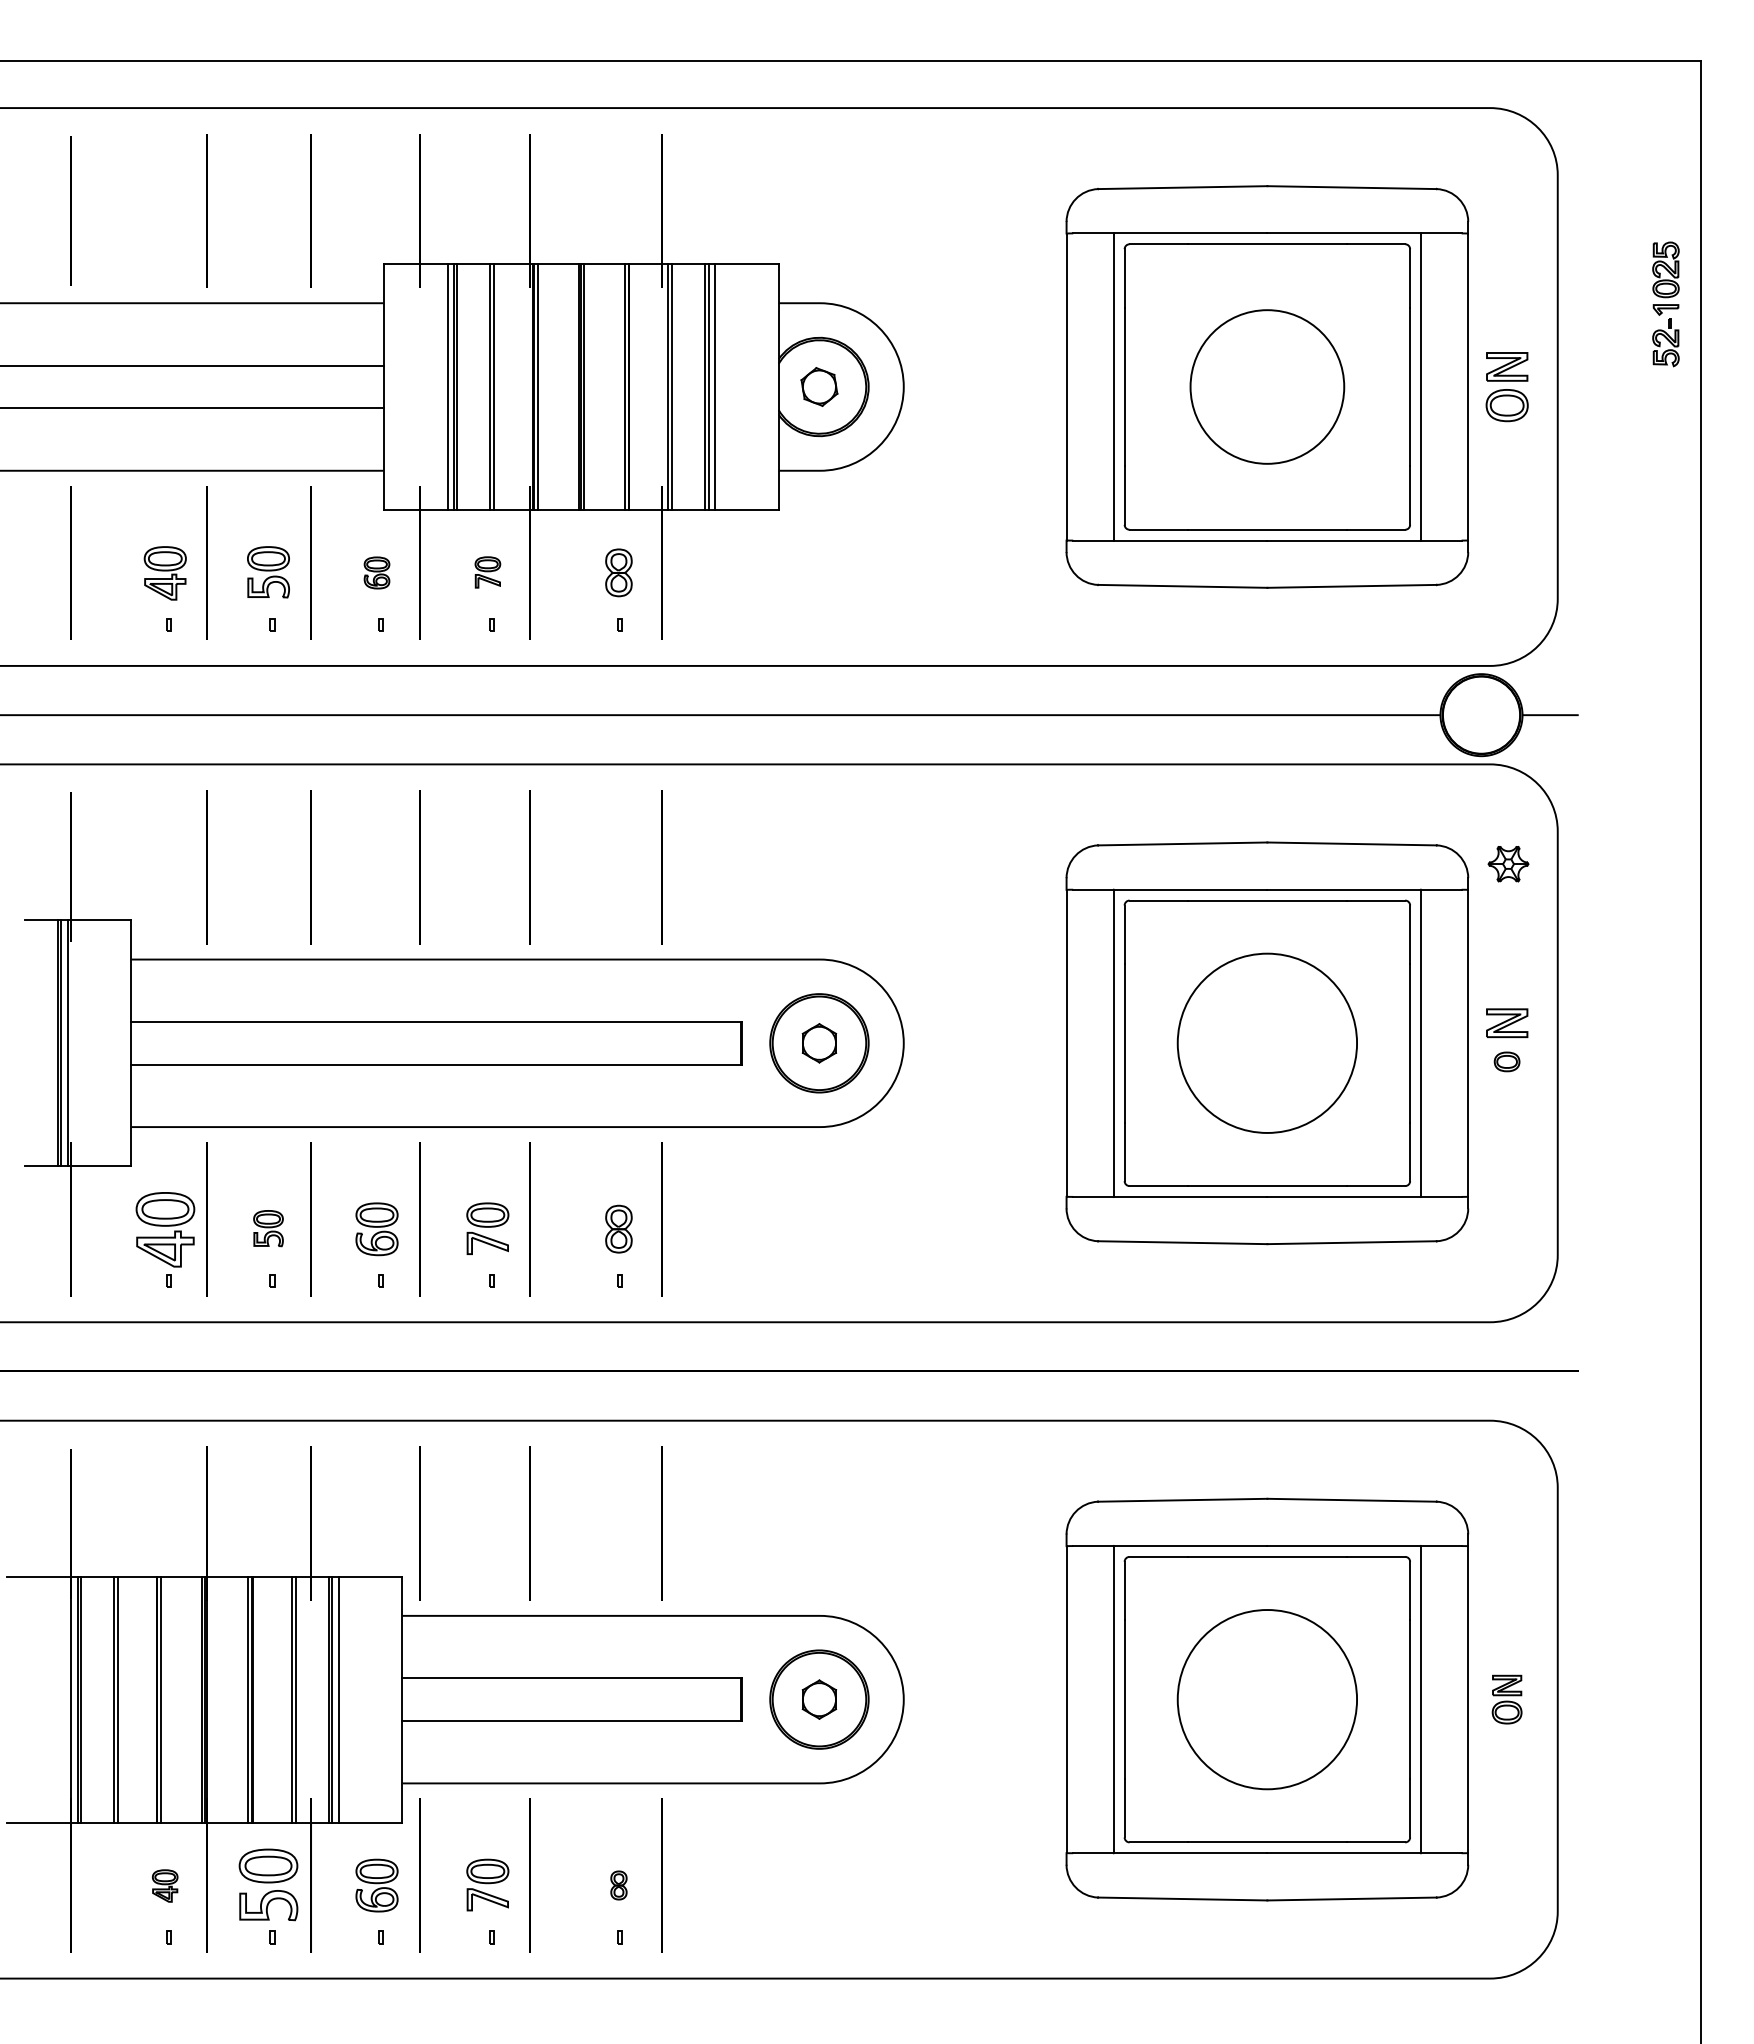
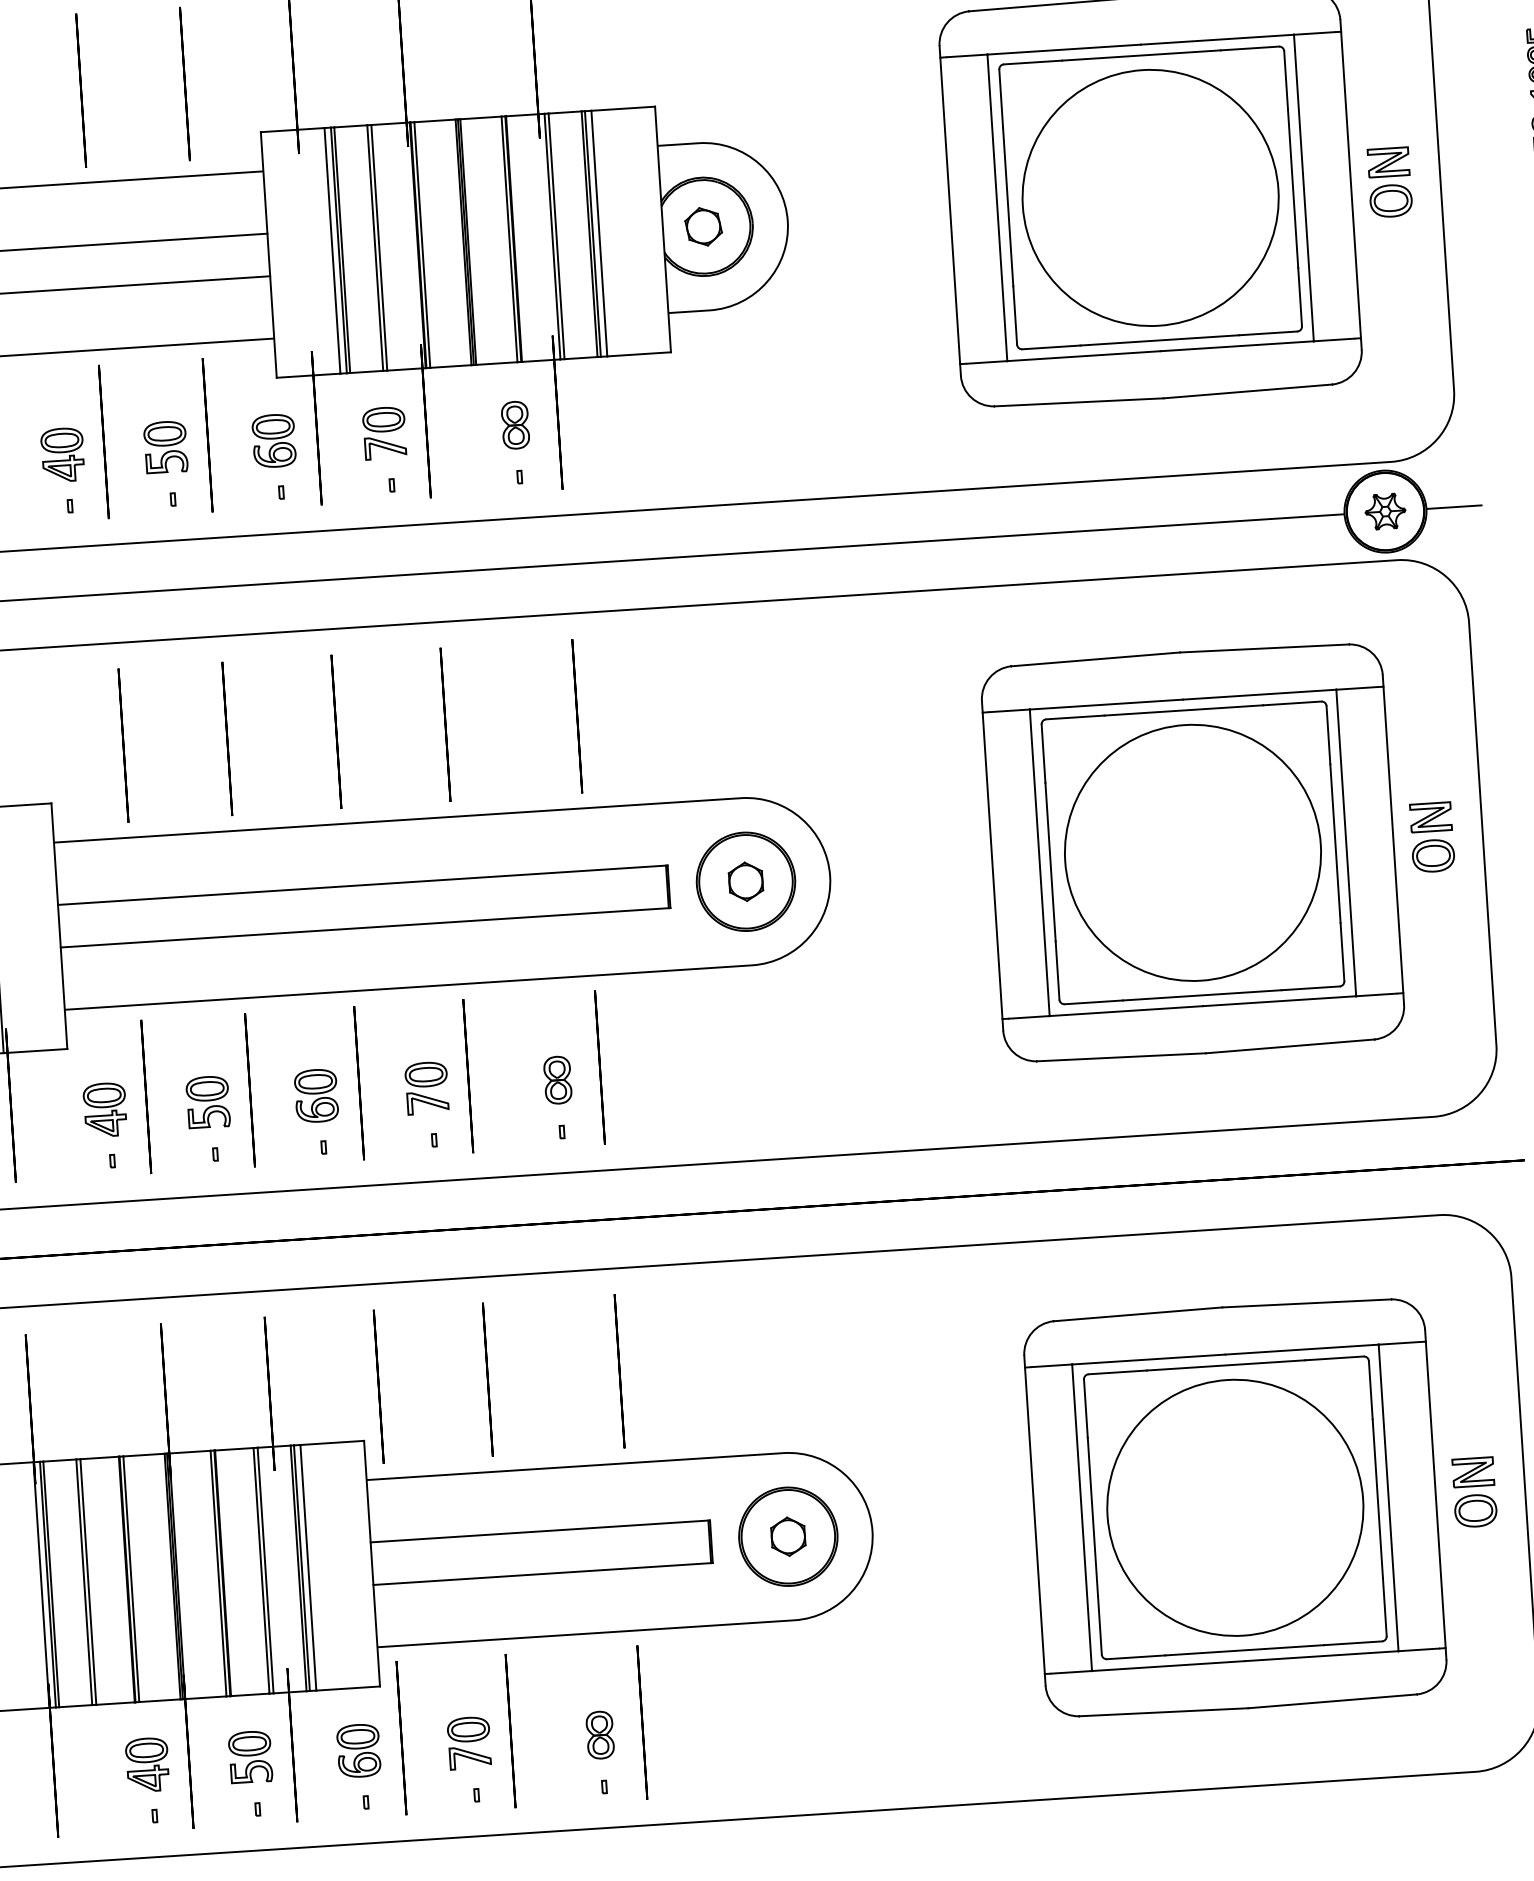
circle: (1267, 386) -> (1150, 197), size x1.67
part: (376, 572) -> (273, 440), size x1.67
part: (487, 572) -> (384, 433), size x1.67
part: (1508, 864) -> (1385, 511), moved
circle: (1267, 1043) -> (1193, 853), size x1.43
part: (1506, 1061) -> (1432, 855), size x1.67
part: (268, 1228) -> (208, 1102), size x1.43
part: (164, 1229) -> (104, 1109), size x0.71
circle: (1267, 1699) -> (1235, 1507), size x1.43
part: (1506, 1699) -> (1473, 1492), size x1.43
part: (268, 1884) -> (250, 1756), size x0.71
part: (164, 1885) -> (146, 1764), size x1.67
part: (618, 1885) -> (599, 1735), size x1.67

